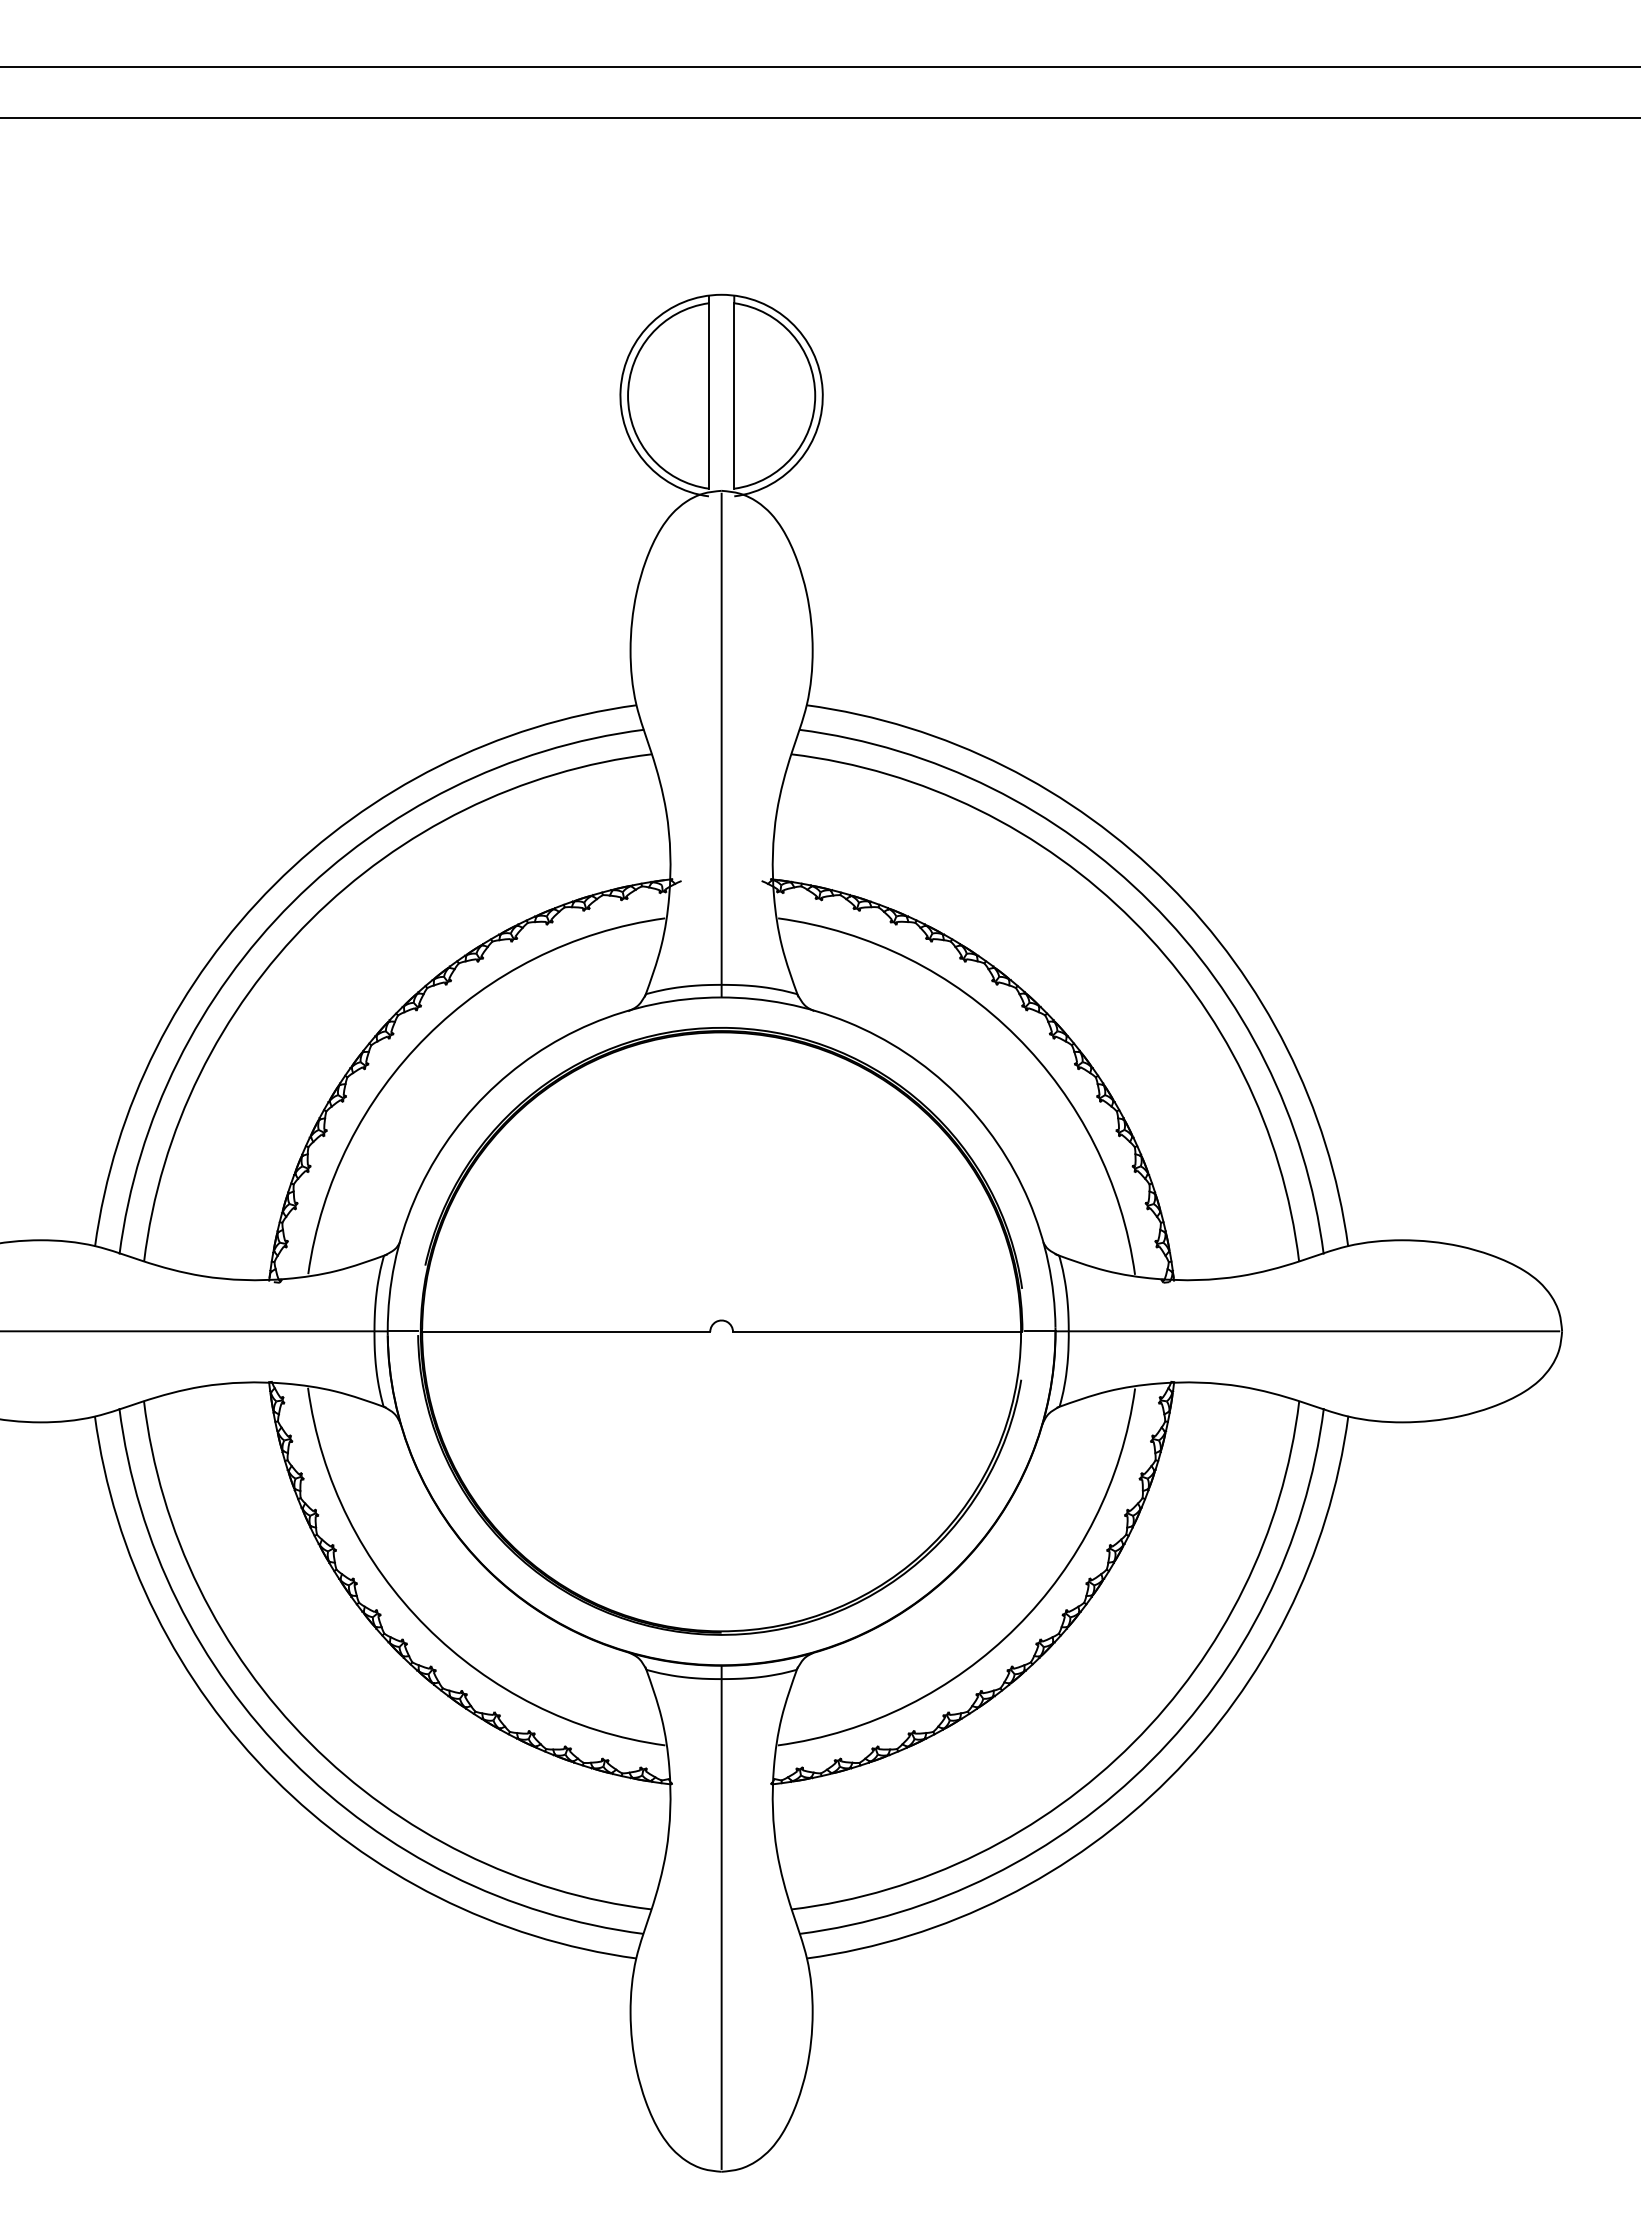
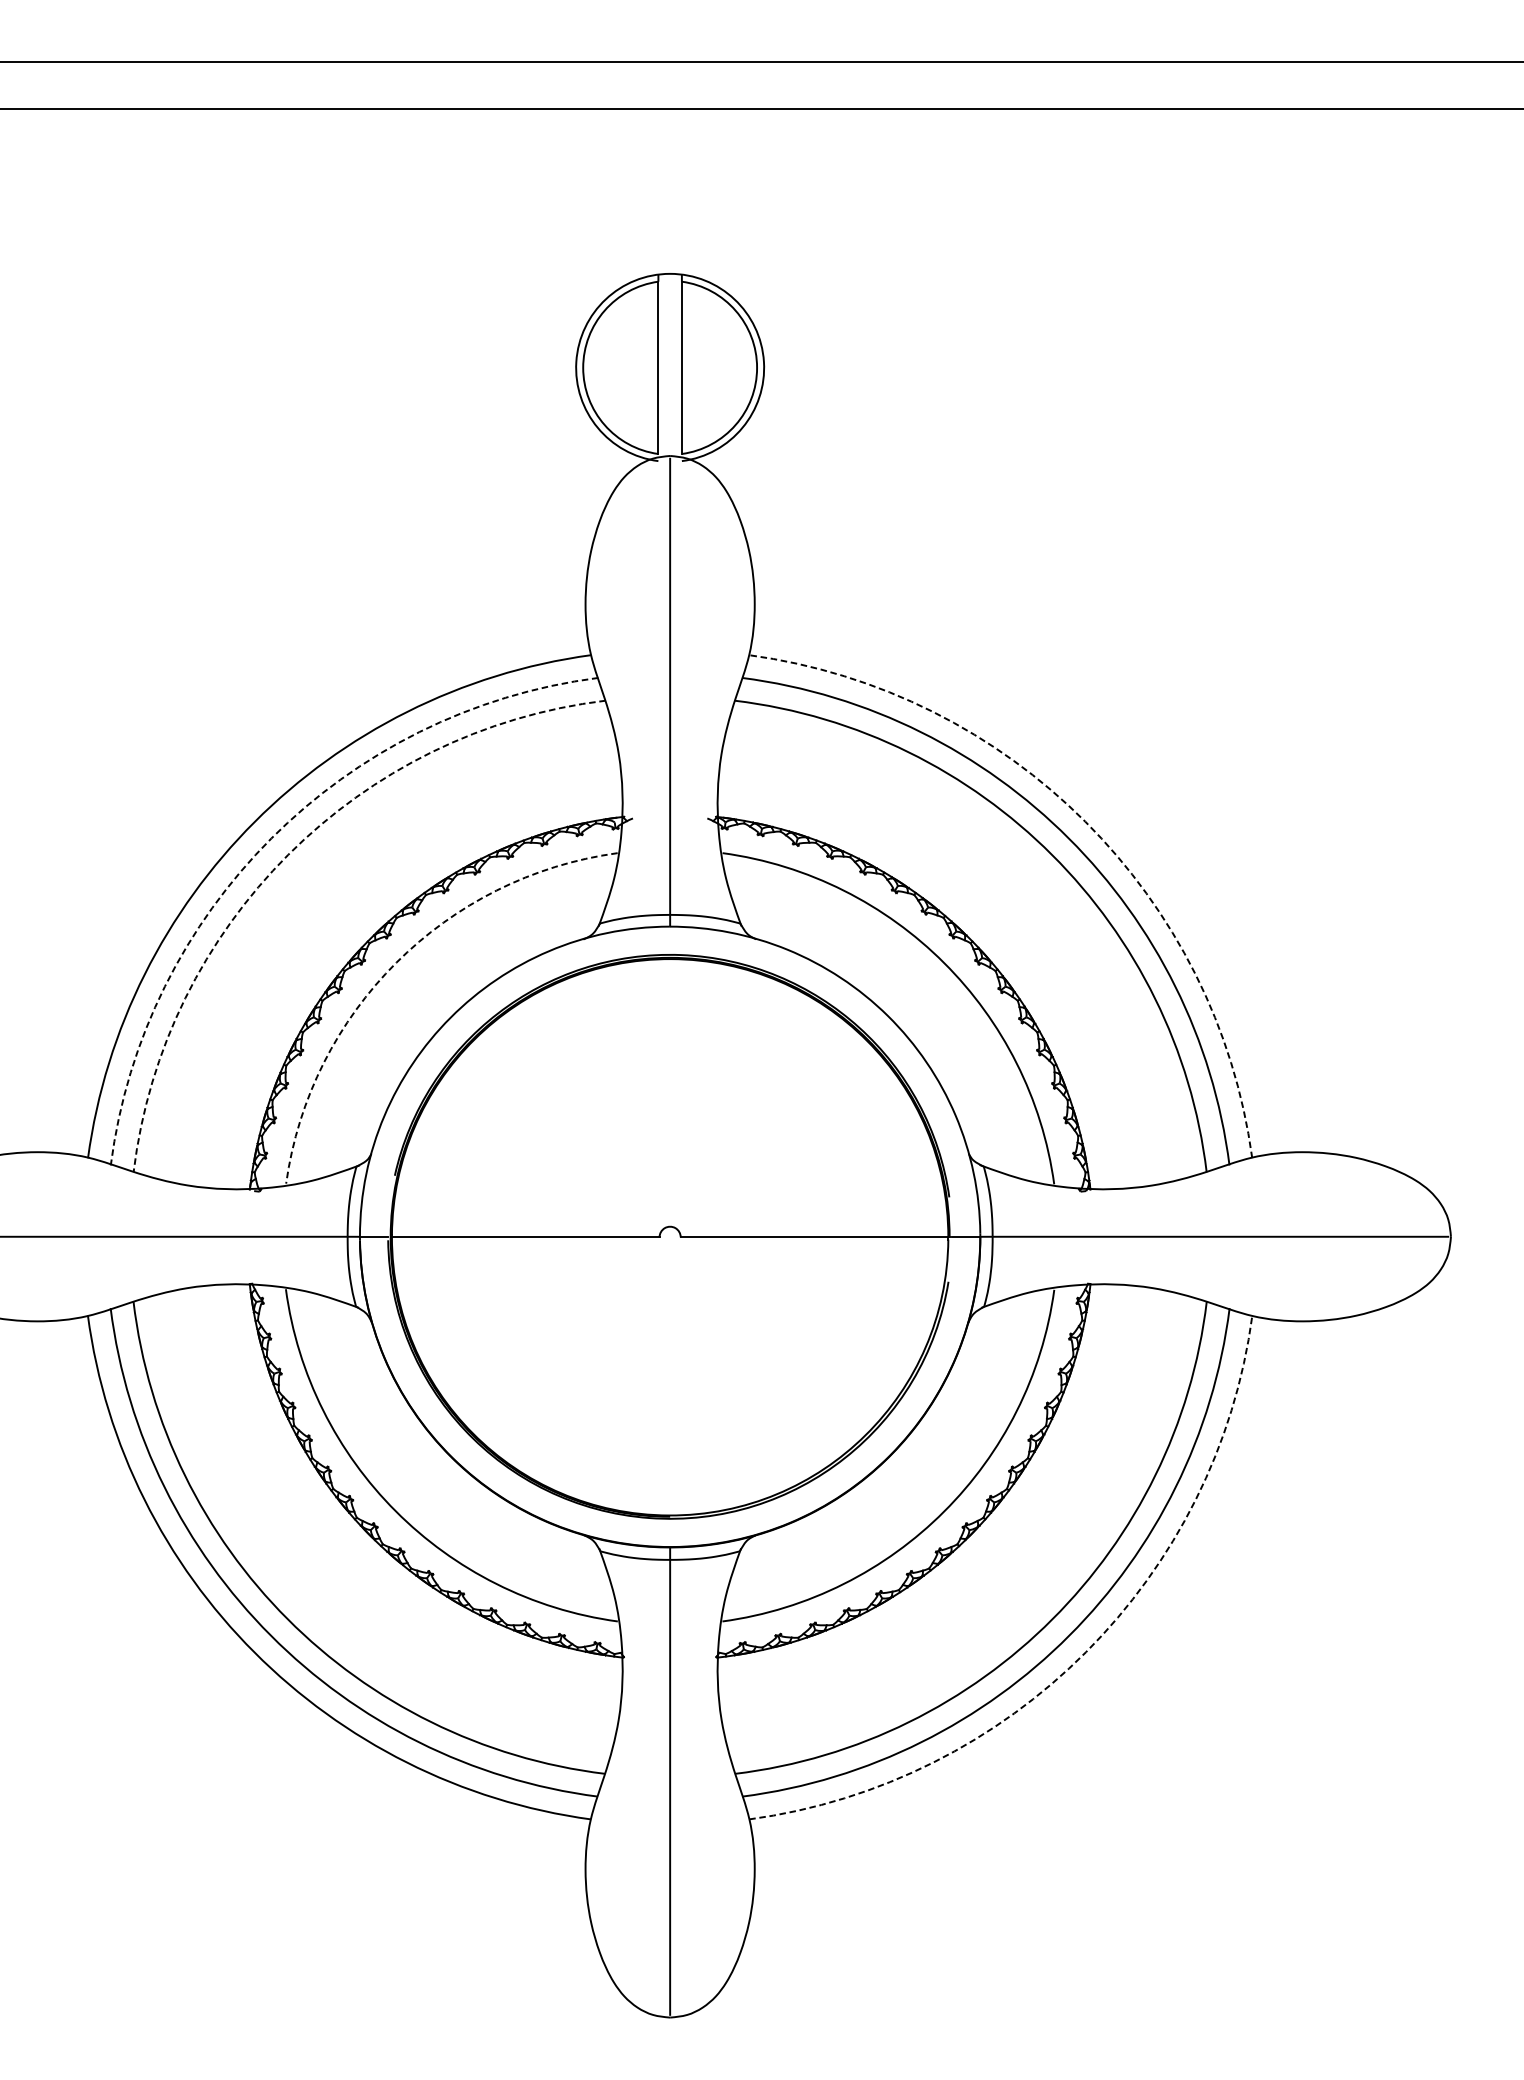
arc: (1168, 884) -> (1085, 821), solid -> dashed
arc: (292, 902) -> (271, 838), solid -> dashed
arc: (310, 920) -> (288, 855), solid -> dashed
arc: (426, 1036) -> (395, 962), solid -> dashed
arc: (1169, 1778) -> (1086, 1652), solid -> dashed

